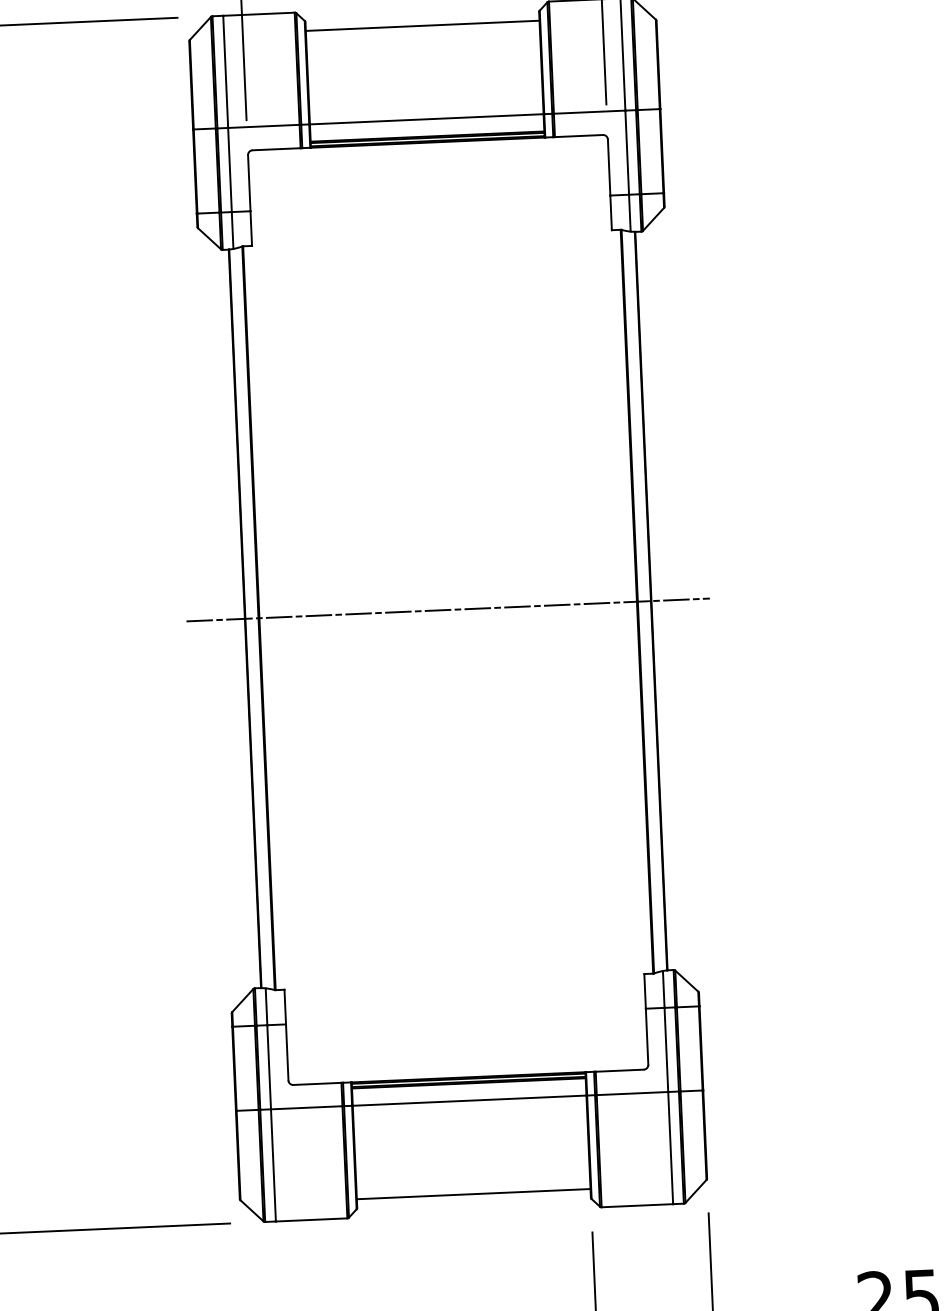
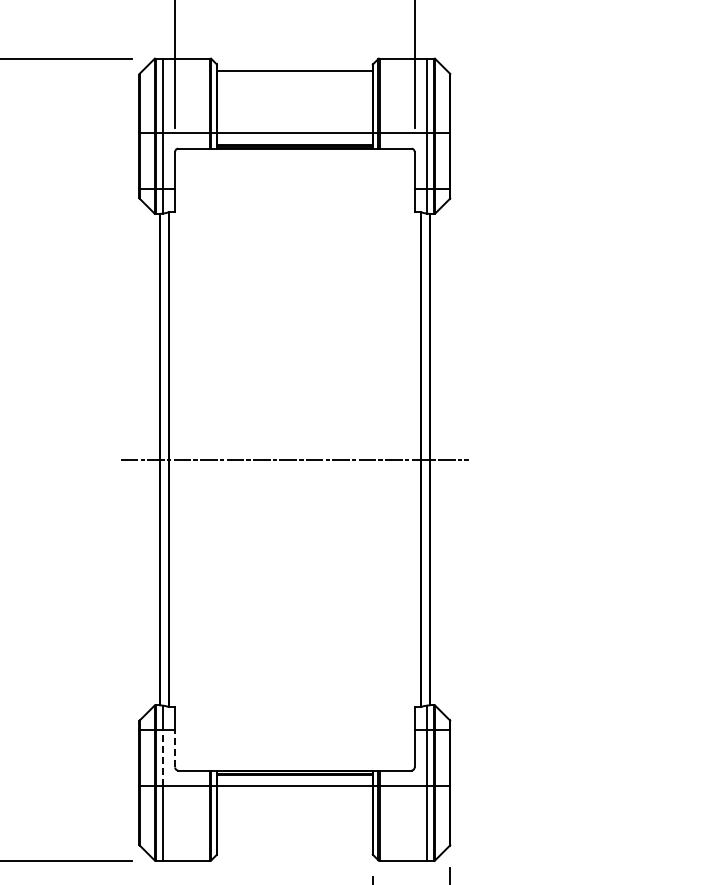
line: (287, 1051) -> (175, 748), solid -> dashed
line: (268, 1067) -> (162, 758), solid -> dashed
line: (473, 1194) -> (294, 848), removed

